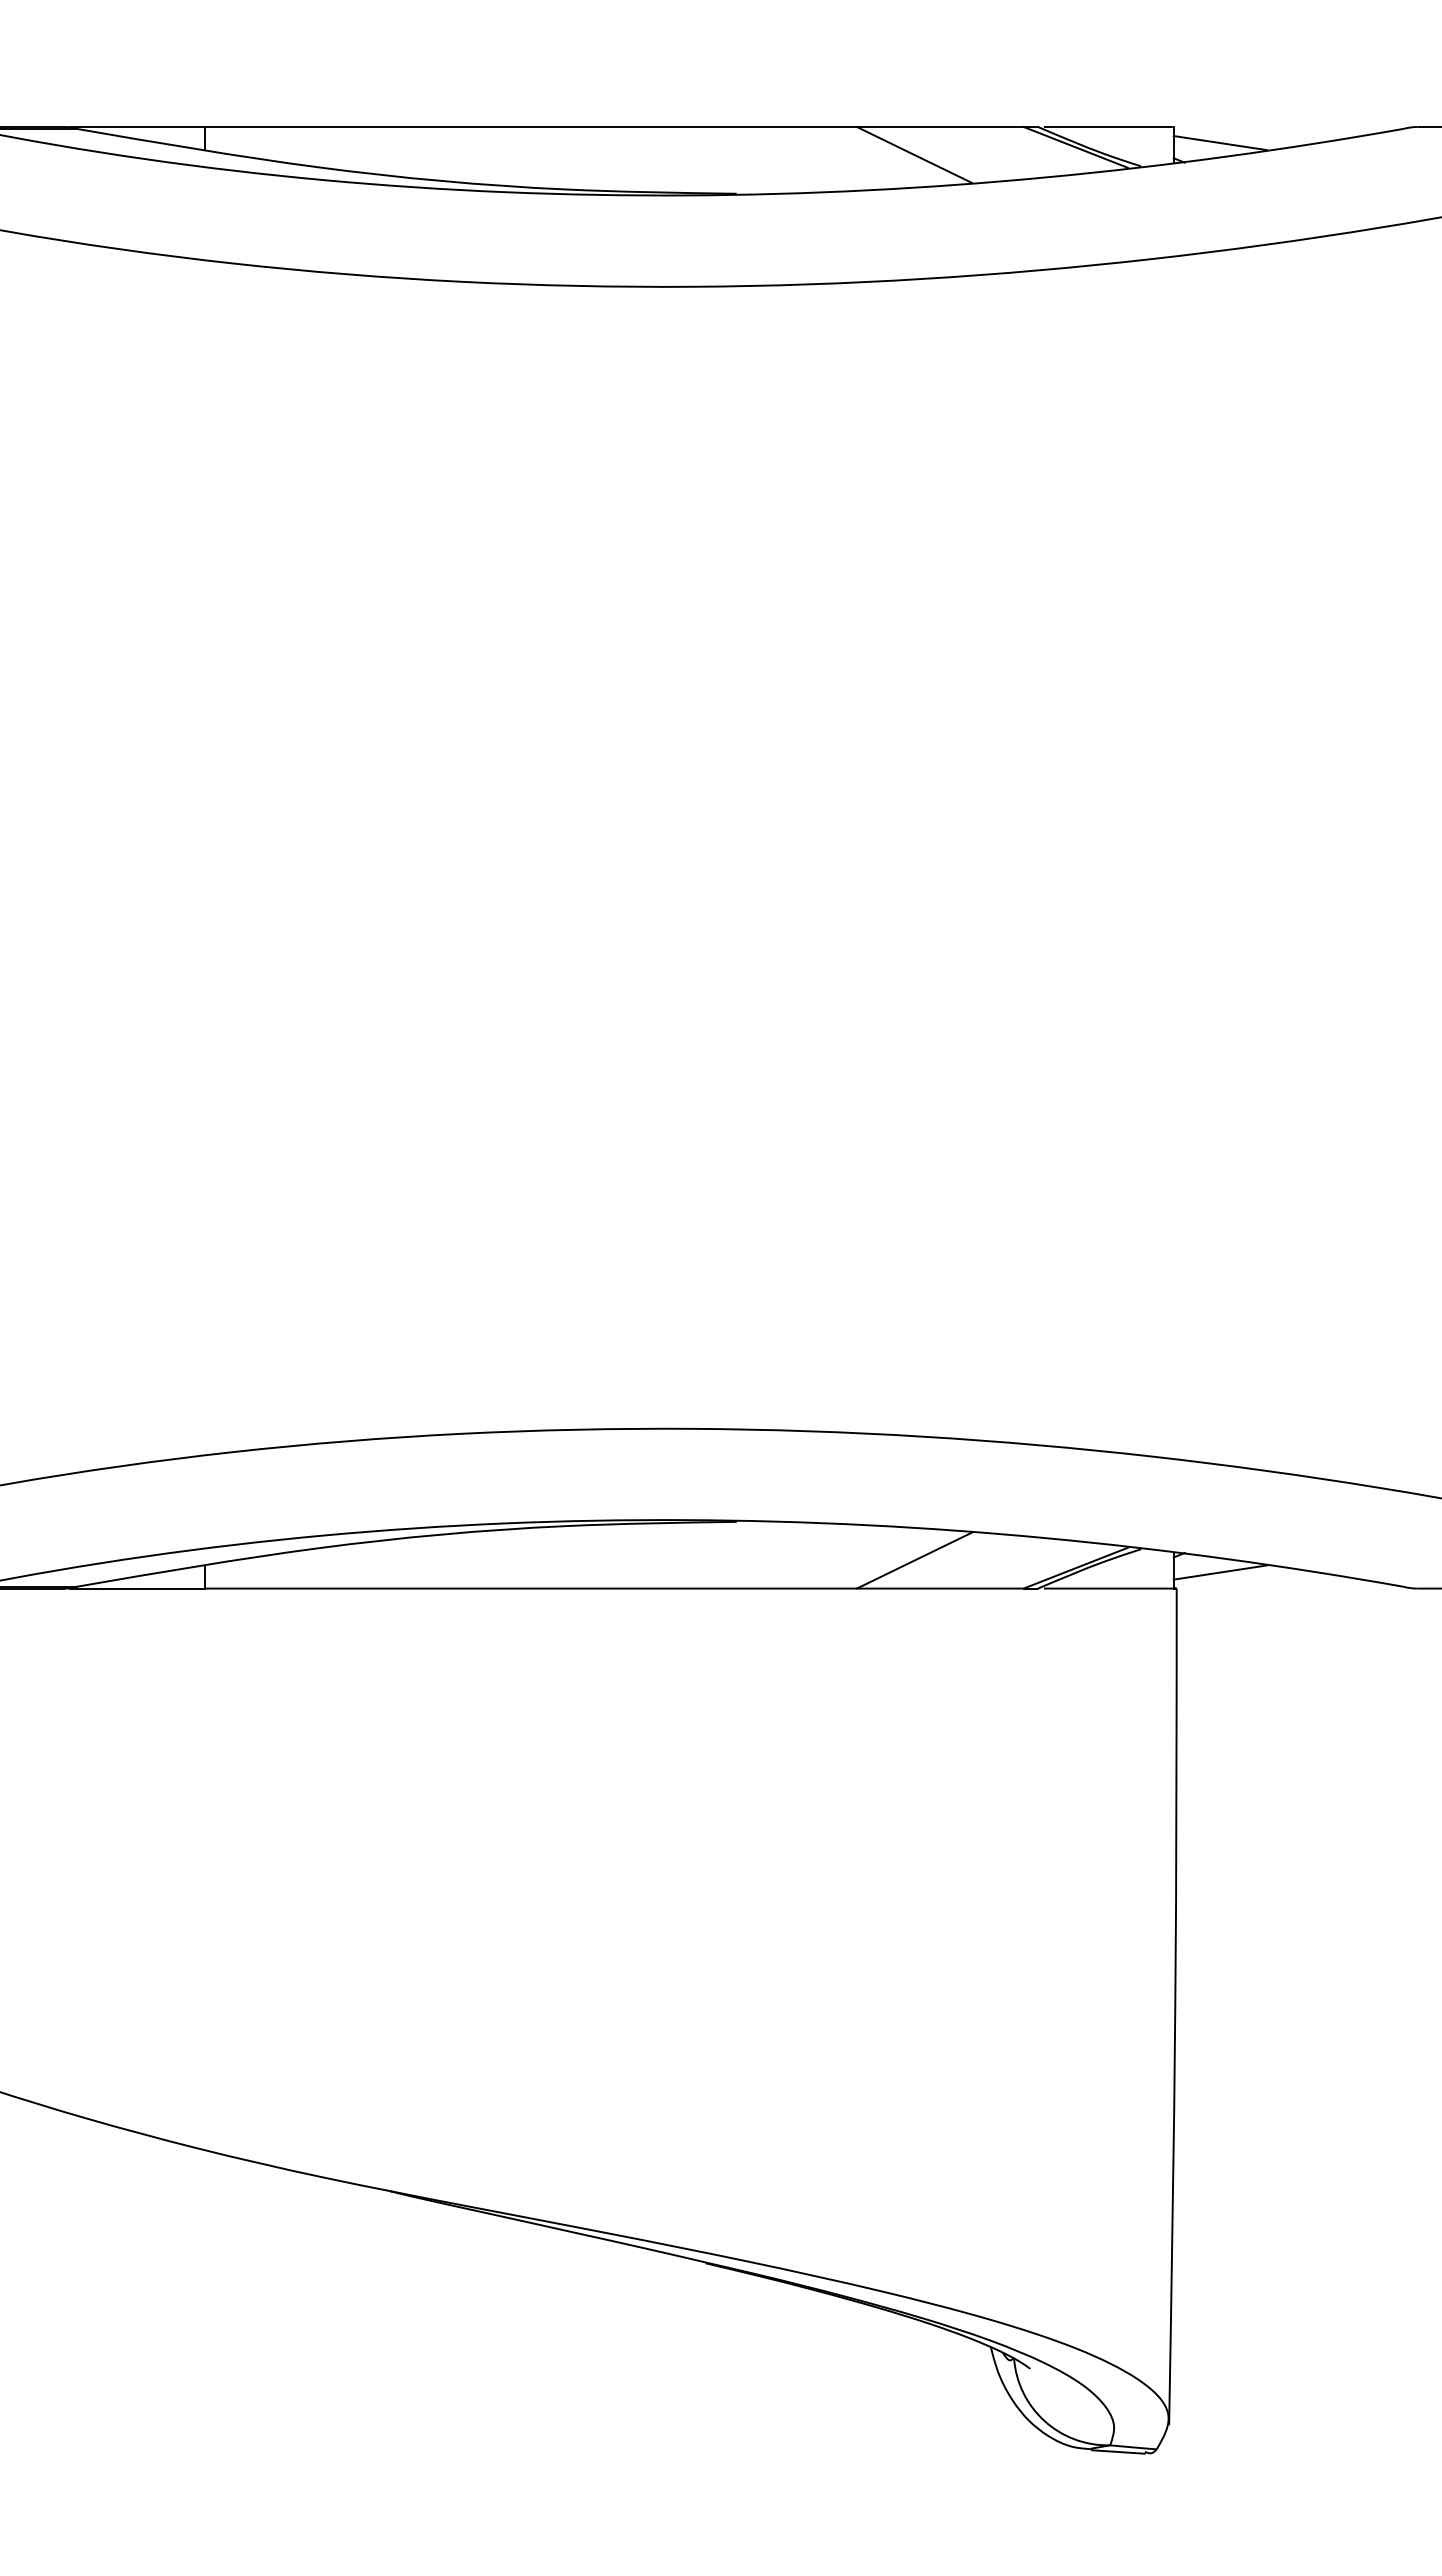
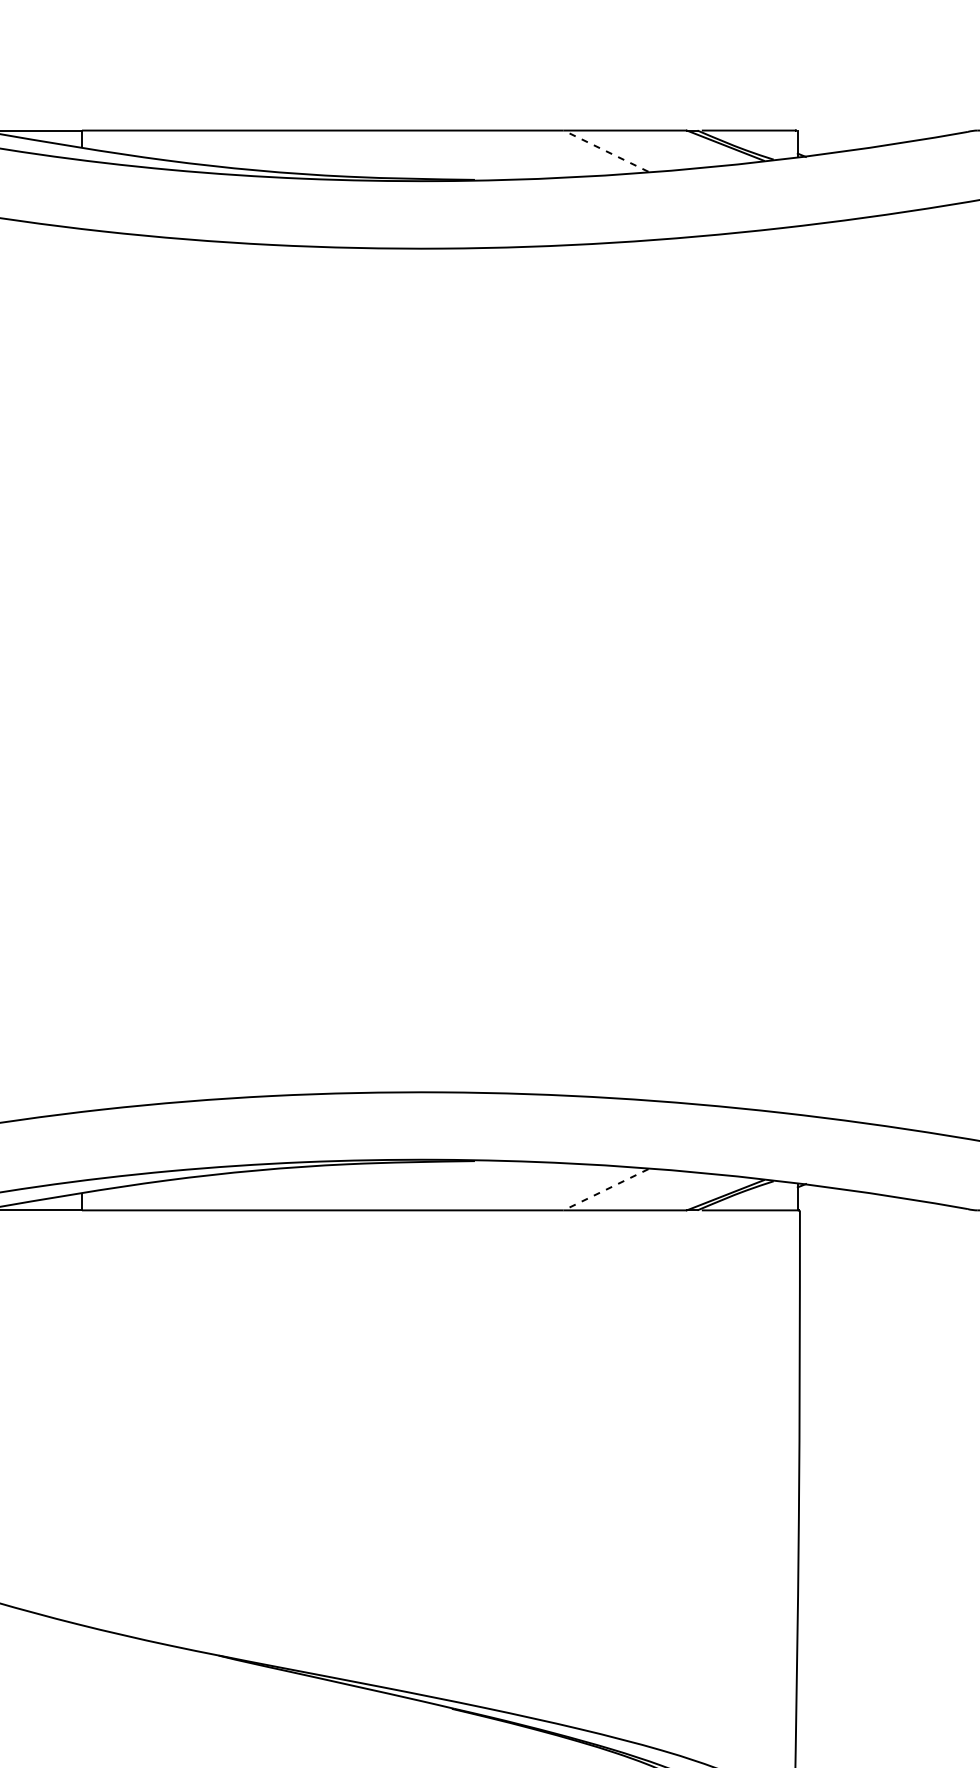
line: (1219, 143) -> (831, 142), removed
line: (914, 154) -> (606, 150), solid -> dashed
line: (914, 1560) -> (606, 1189), solid -> dashed
line: (1219, 1572) -> (831, 1198), removed

